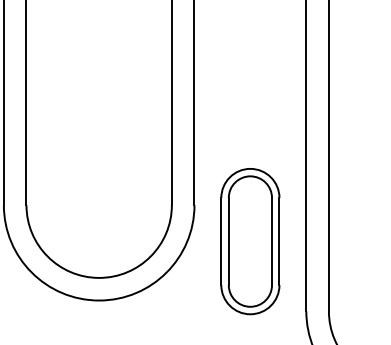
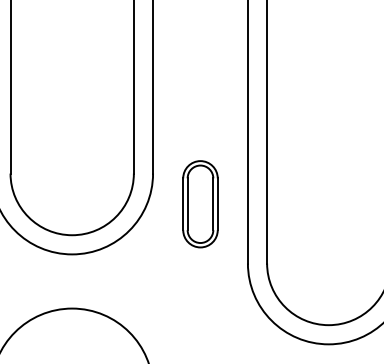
part: (250, 240) -> (200, 203), size x0.7

